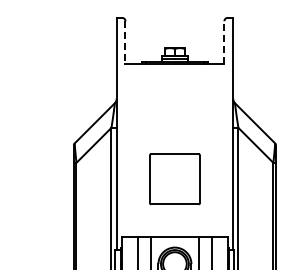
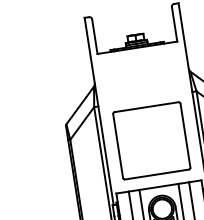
line: (224, 42) -> (174, 24), dashed -> solid
line: (125, 43) -> (94, 37), dashed -> solid
part: (174, 178) -> (151, 140), size x1.67

